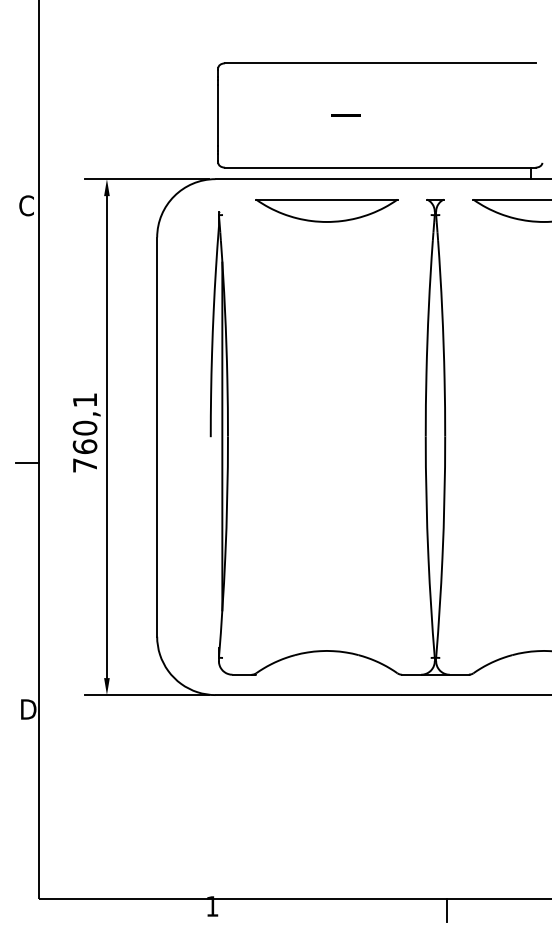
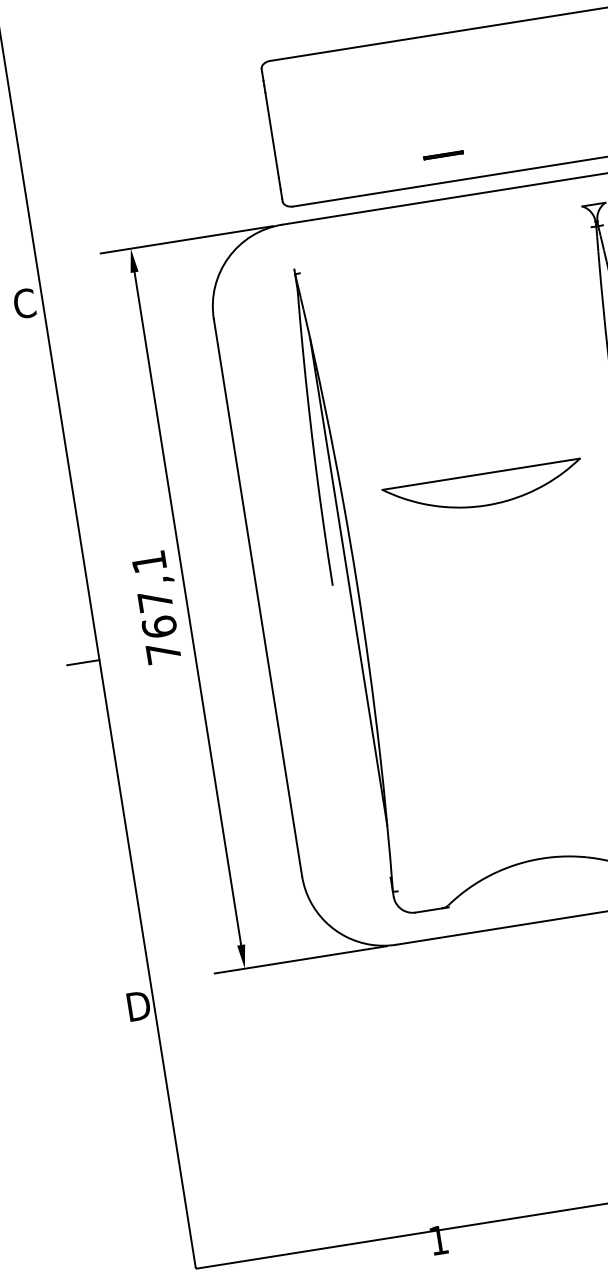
line: (345, 115) -> (443, 155), moved
part: (326, 210) -> (483, 489), moved
text: (84, 427) -> (154, 600), 760,1 -> 767,1

